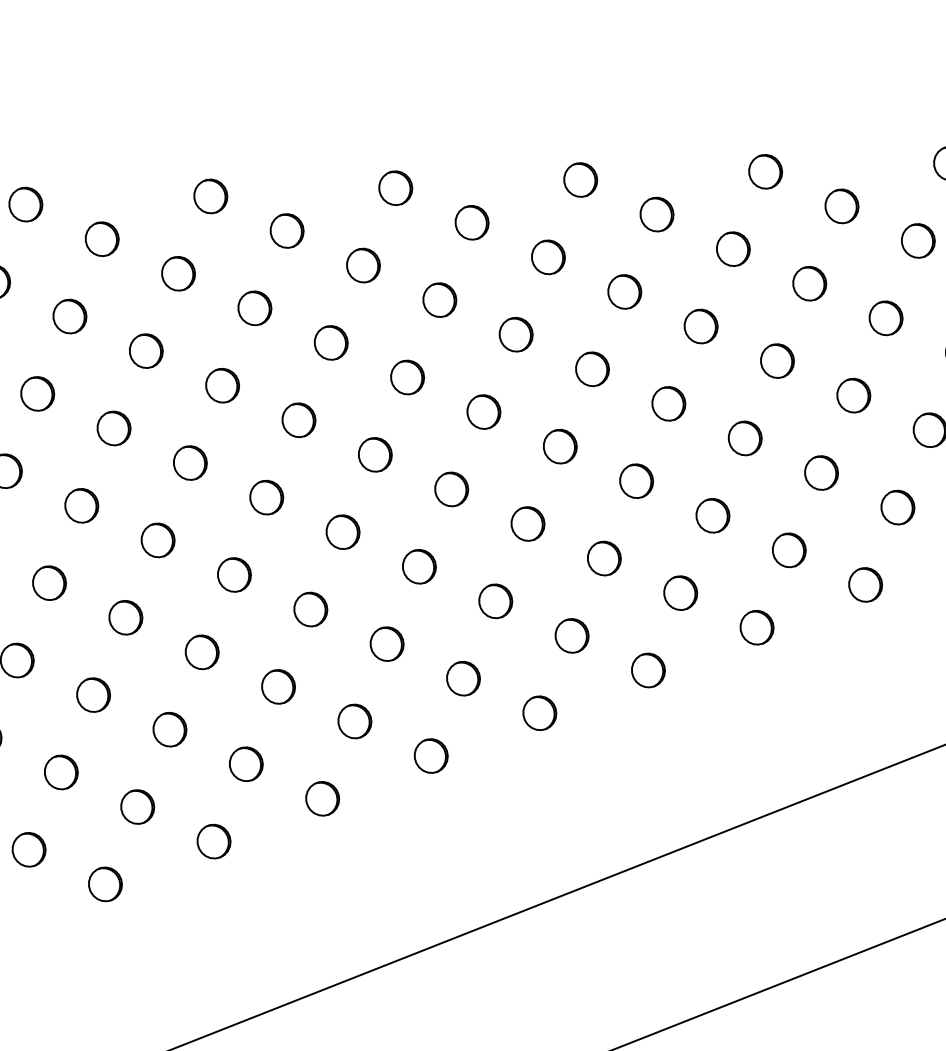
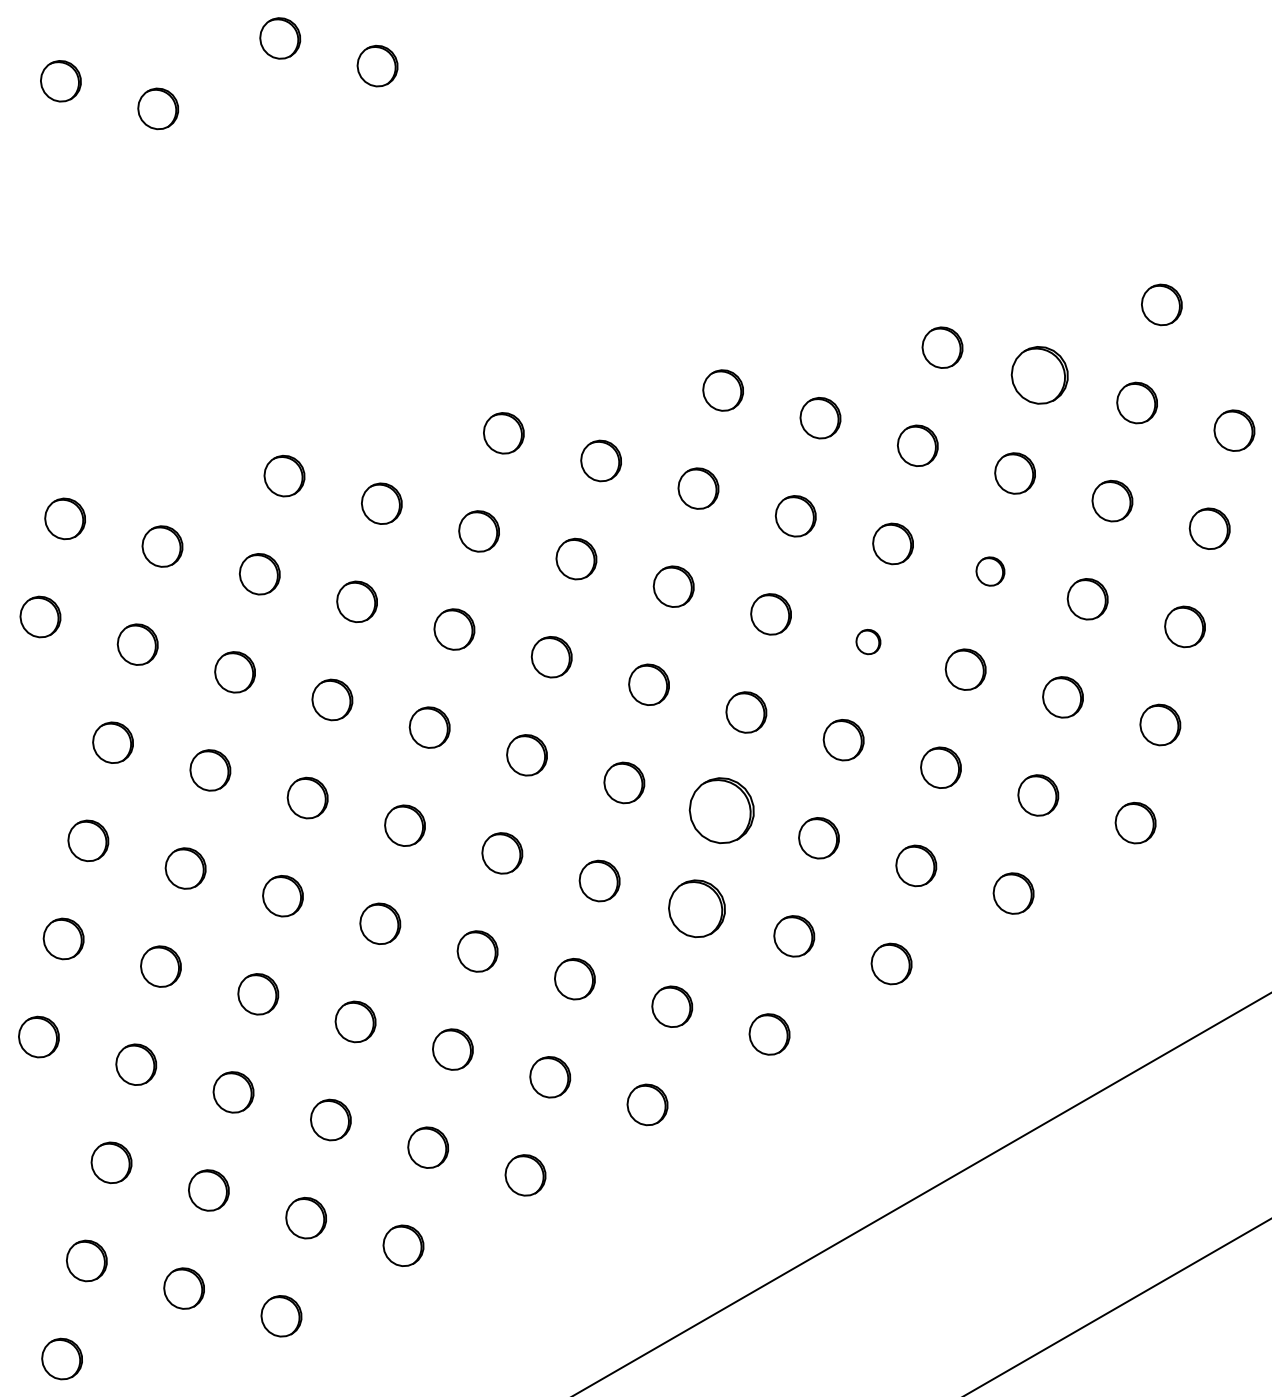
part: (841, 206) -> (1039, 375), size x1.4
part: (777, 361) -> (990, 571), size x0.7
part: (668, 403) -> (868, 641), size x0.6
part: (527, 523) -> (721, 810), size x1.6
part: (495, 601) -> (696, 908), size x1.4

